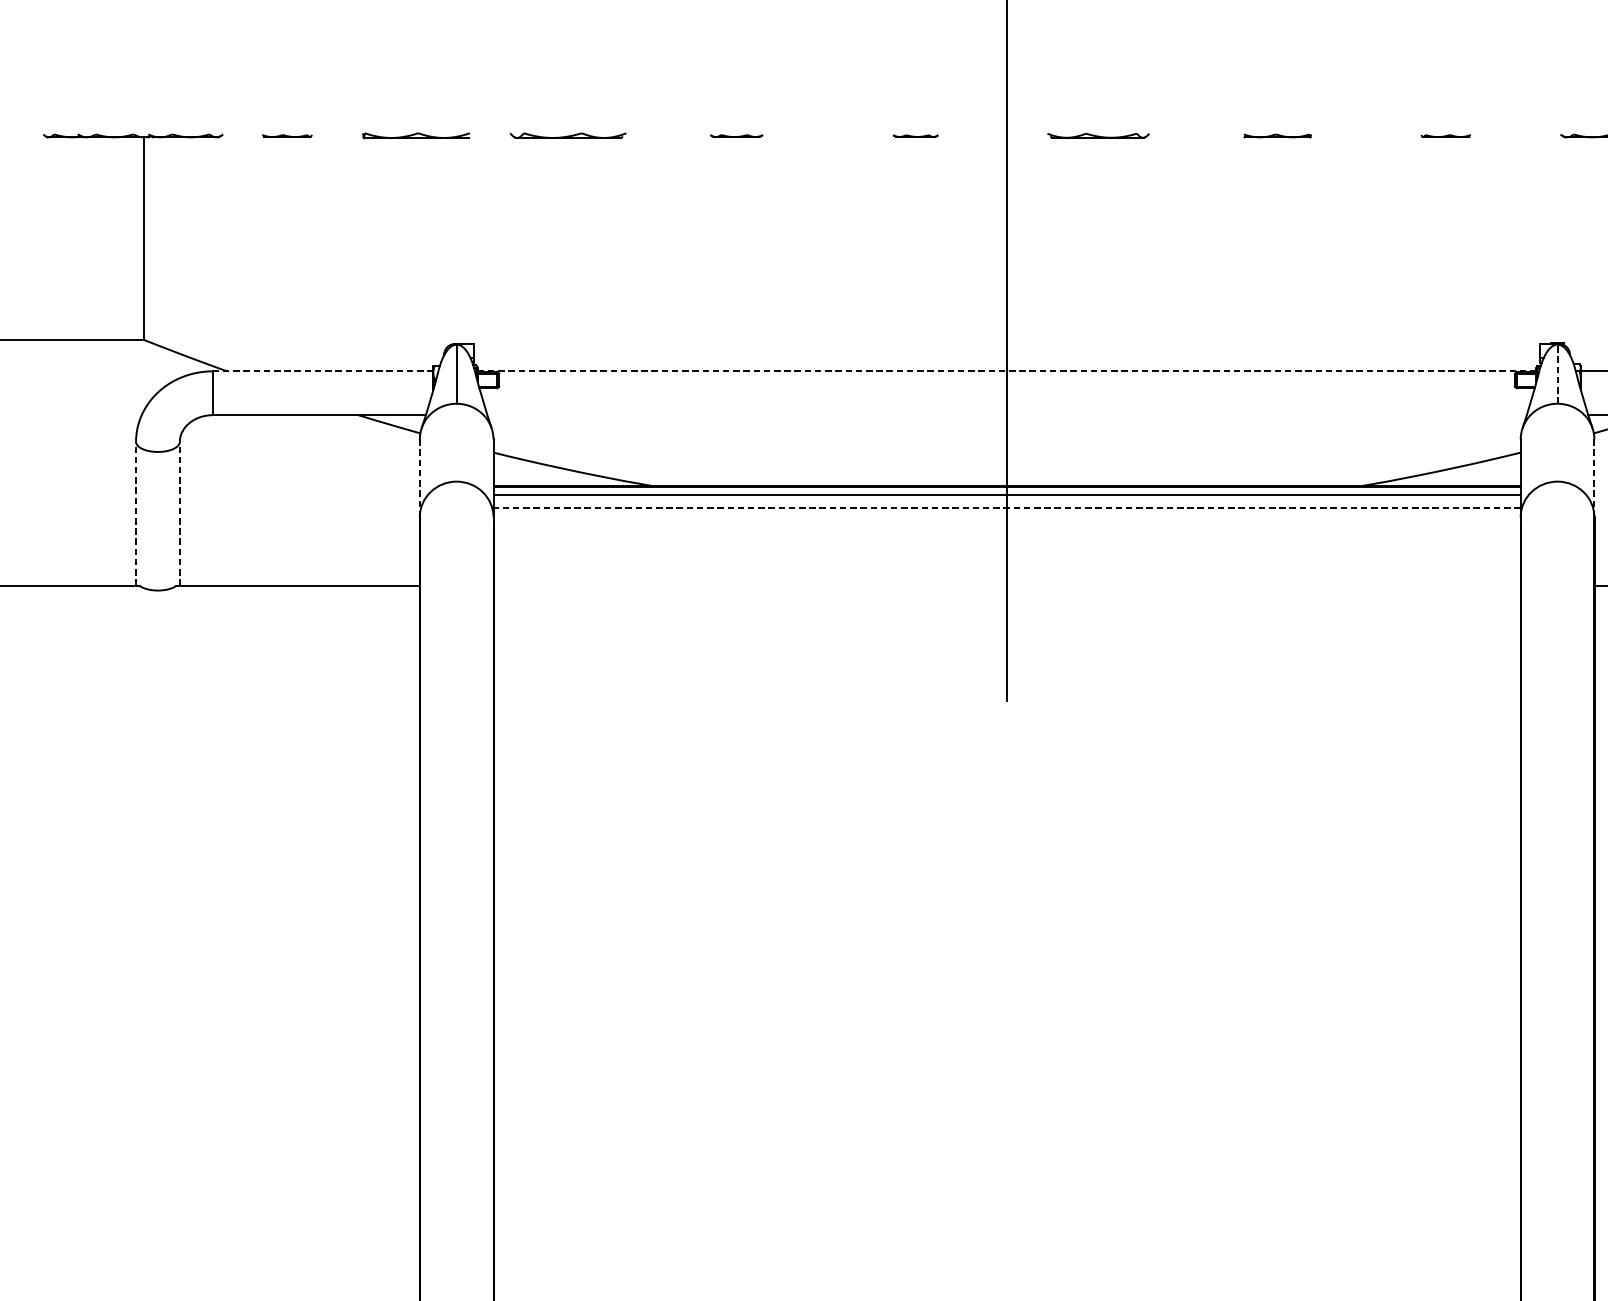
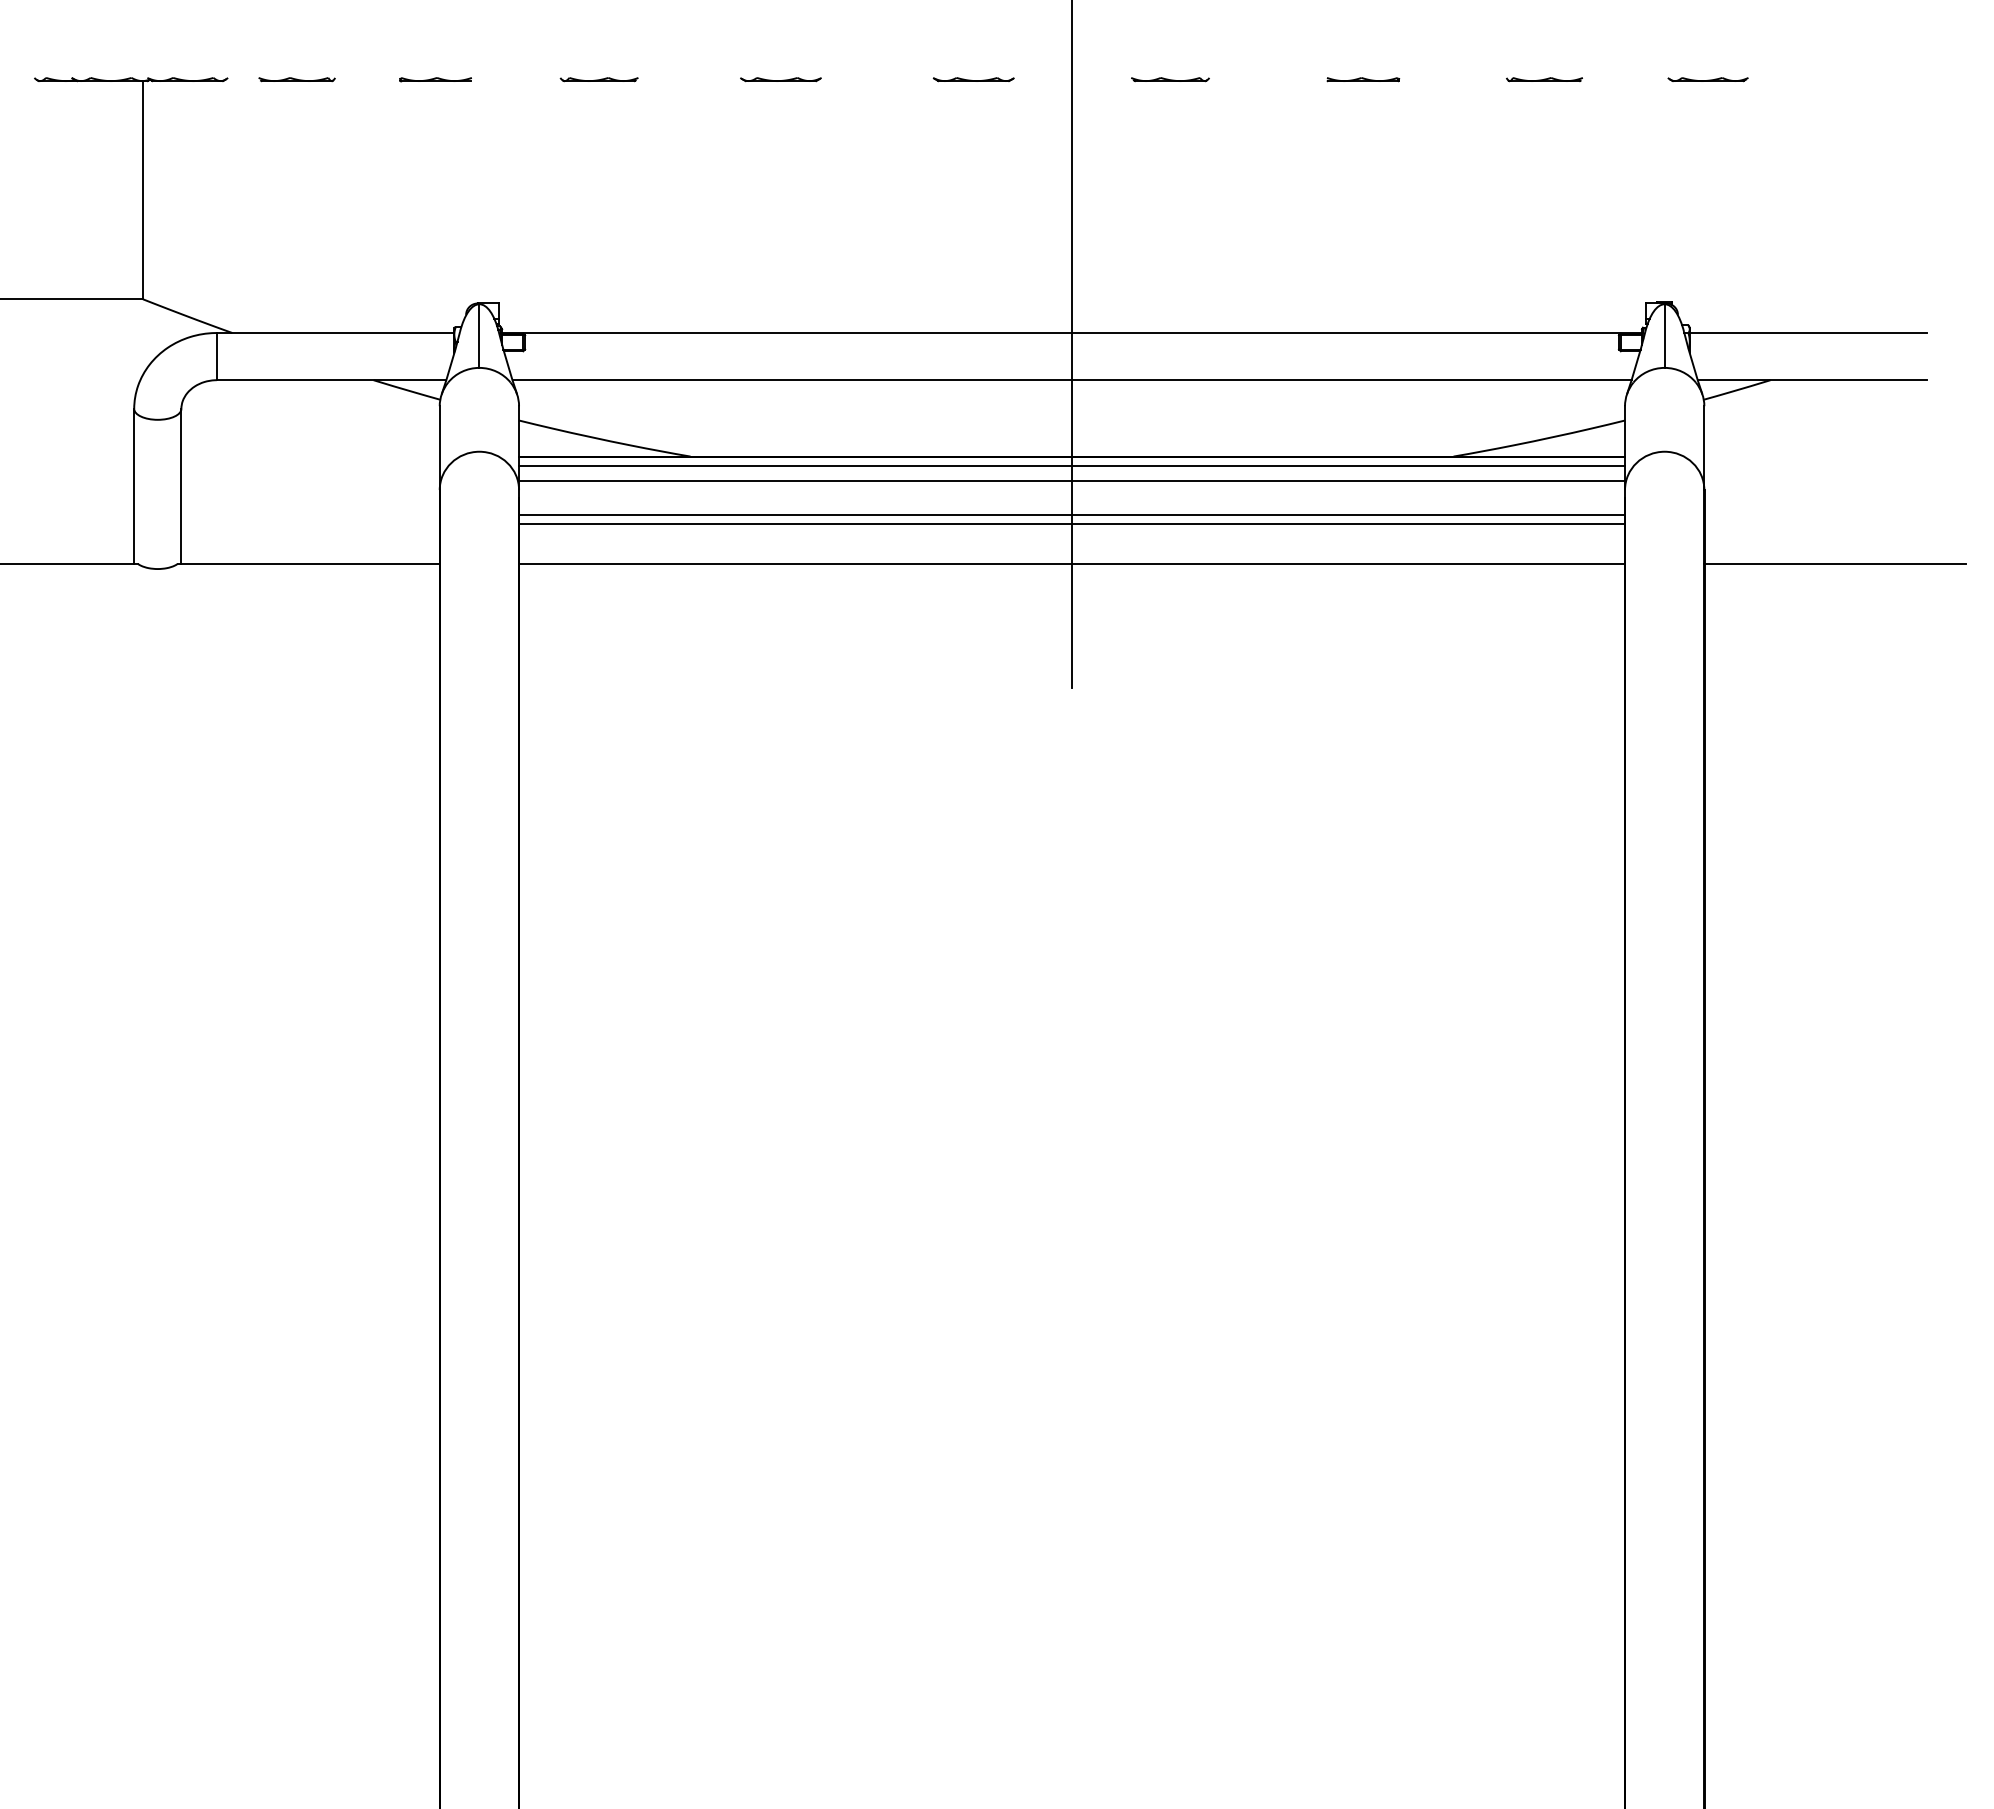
part: (286, 135) -> (296, 79), size x1.43
part: (415, 135) -> (435, 79), size x0.62
part: (567, 135) -> (598, 79), size x0.62
part: (736, 135) -> (780, 79), size x1.43
part: (915, 135) -> (973, 79), size x1.67
part: (1098, 135) -> (1170, 79), size x0.71
part: (1445, 135) -> (1544, 79), size x1.43
line: (323, 371) -> (335, 333), dashed -> solid
line: (1007, 371) -> (1072, 333), dashed -> solid
line: (1557, 374) -> (1664, 336), dashed -> solid
line: (1006, 415) -> (1071, 380), added
line: (419, 478) -> (439, 448), dashed -> solid
line: (1594, 478) -> (1704, 448), dashed -> solid
line: (1007, 508) -> (1072, 480), dashed -> solid
line: (136, 513) -> (134, 486), dashed -> solid
line: (179, 513) -> (181, 486), dashed -> solid
line: (1007, 539) -> (1072, 514), added
line: (1007, 548) -> (1072, 523), added
line: (1007, 585) -> (1072, 563), added

